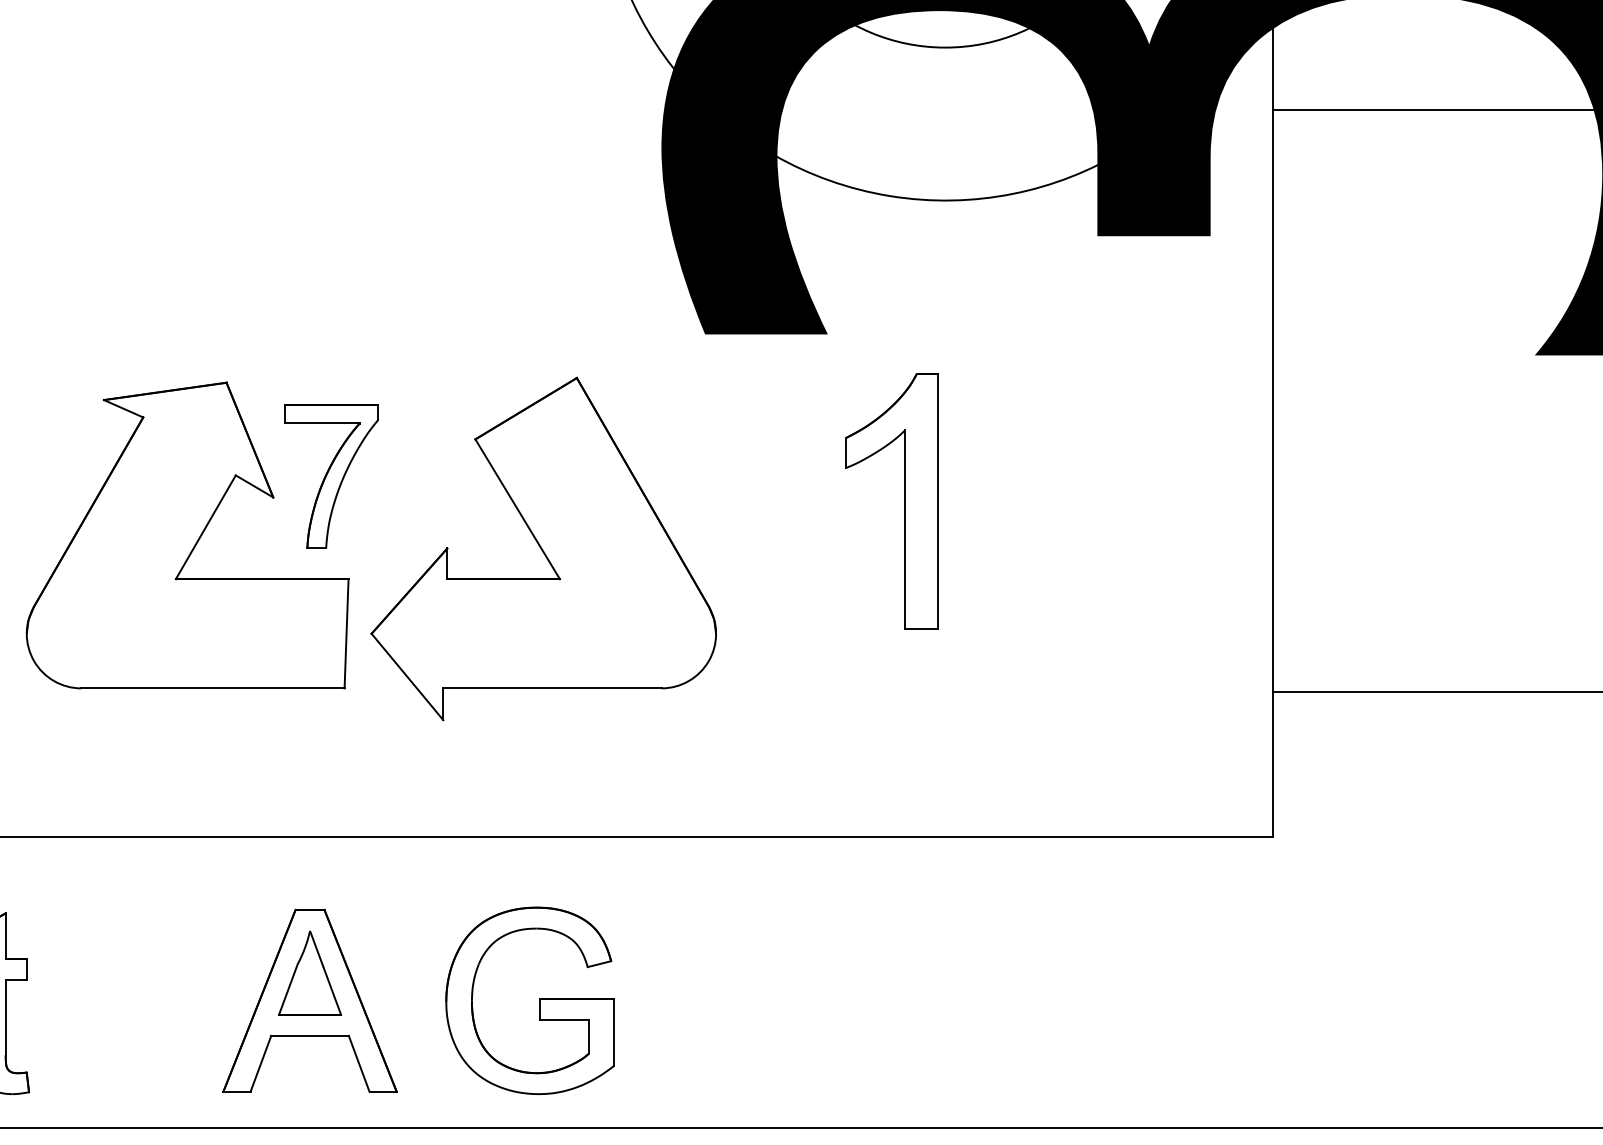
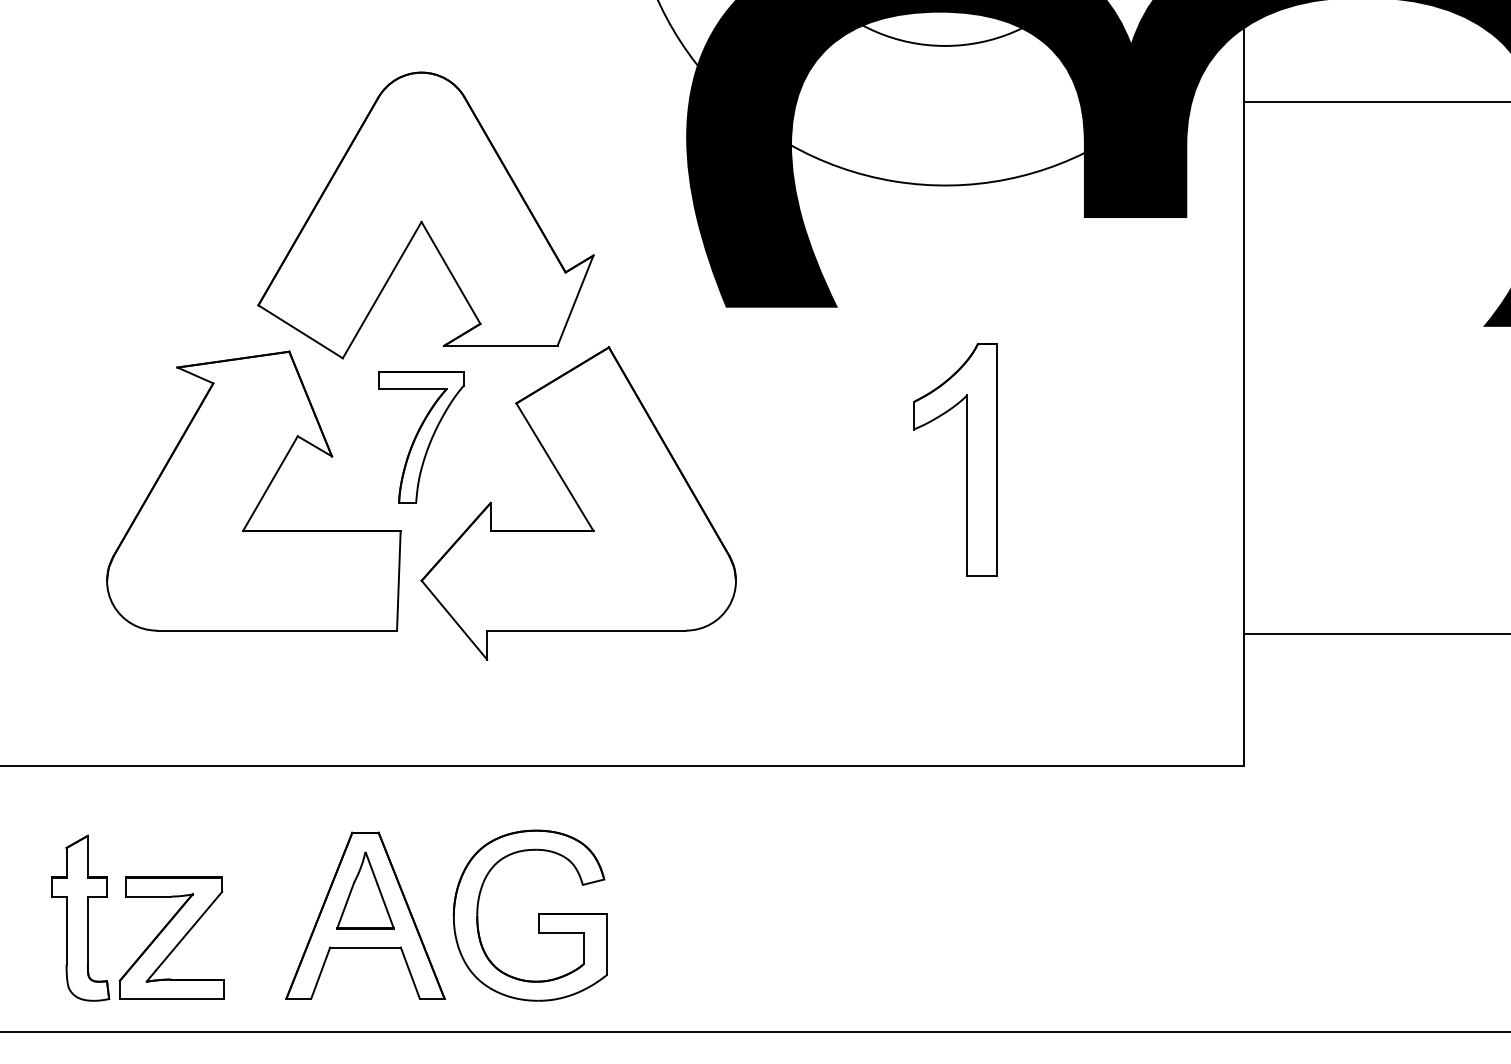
part: (375, 233) -> (425, 215), added
part: (331, 476) -> (421, 437), moved
part: (904, 500) -> (966, 459), moved
part: (539, 1000) -> (538, 915), moved
part: (97, 1024) -> (171, 937), added

